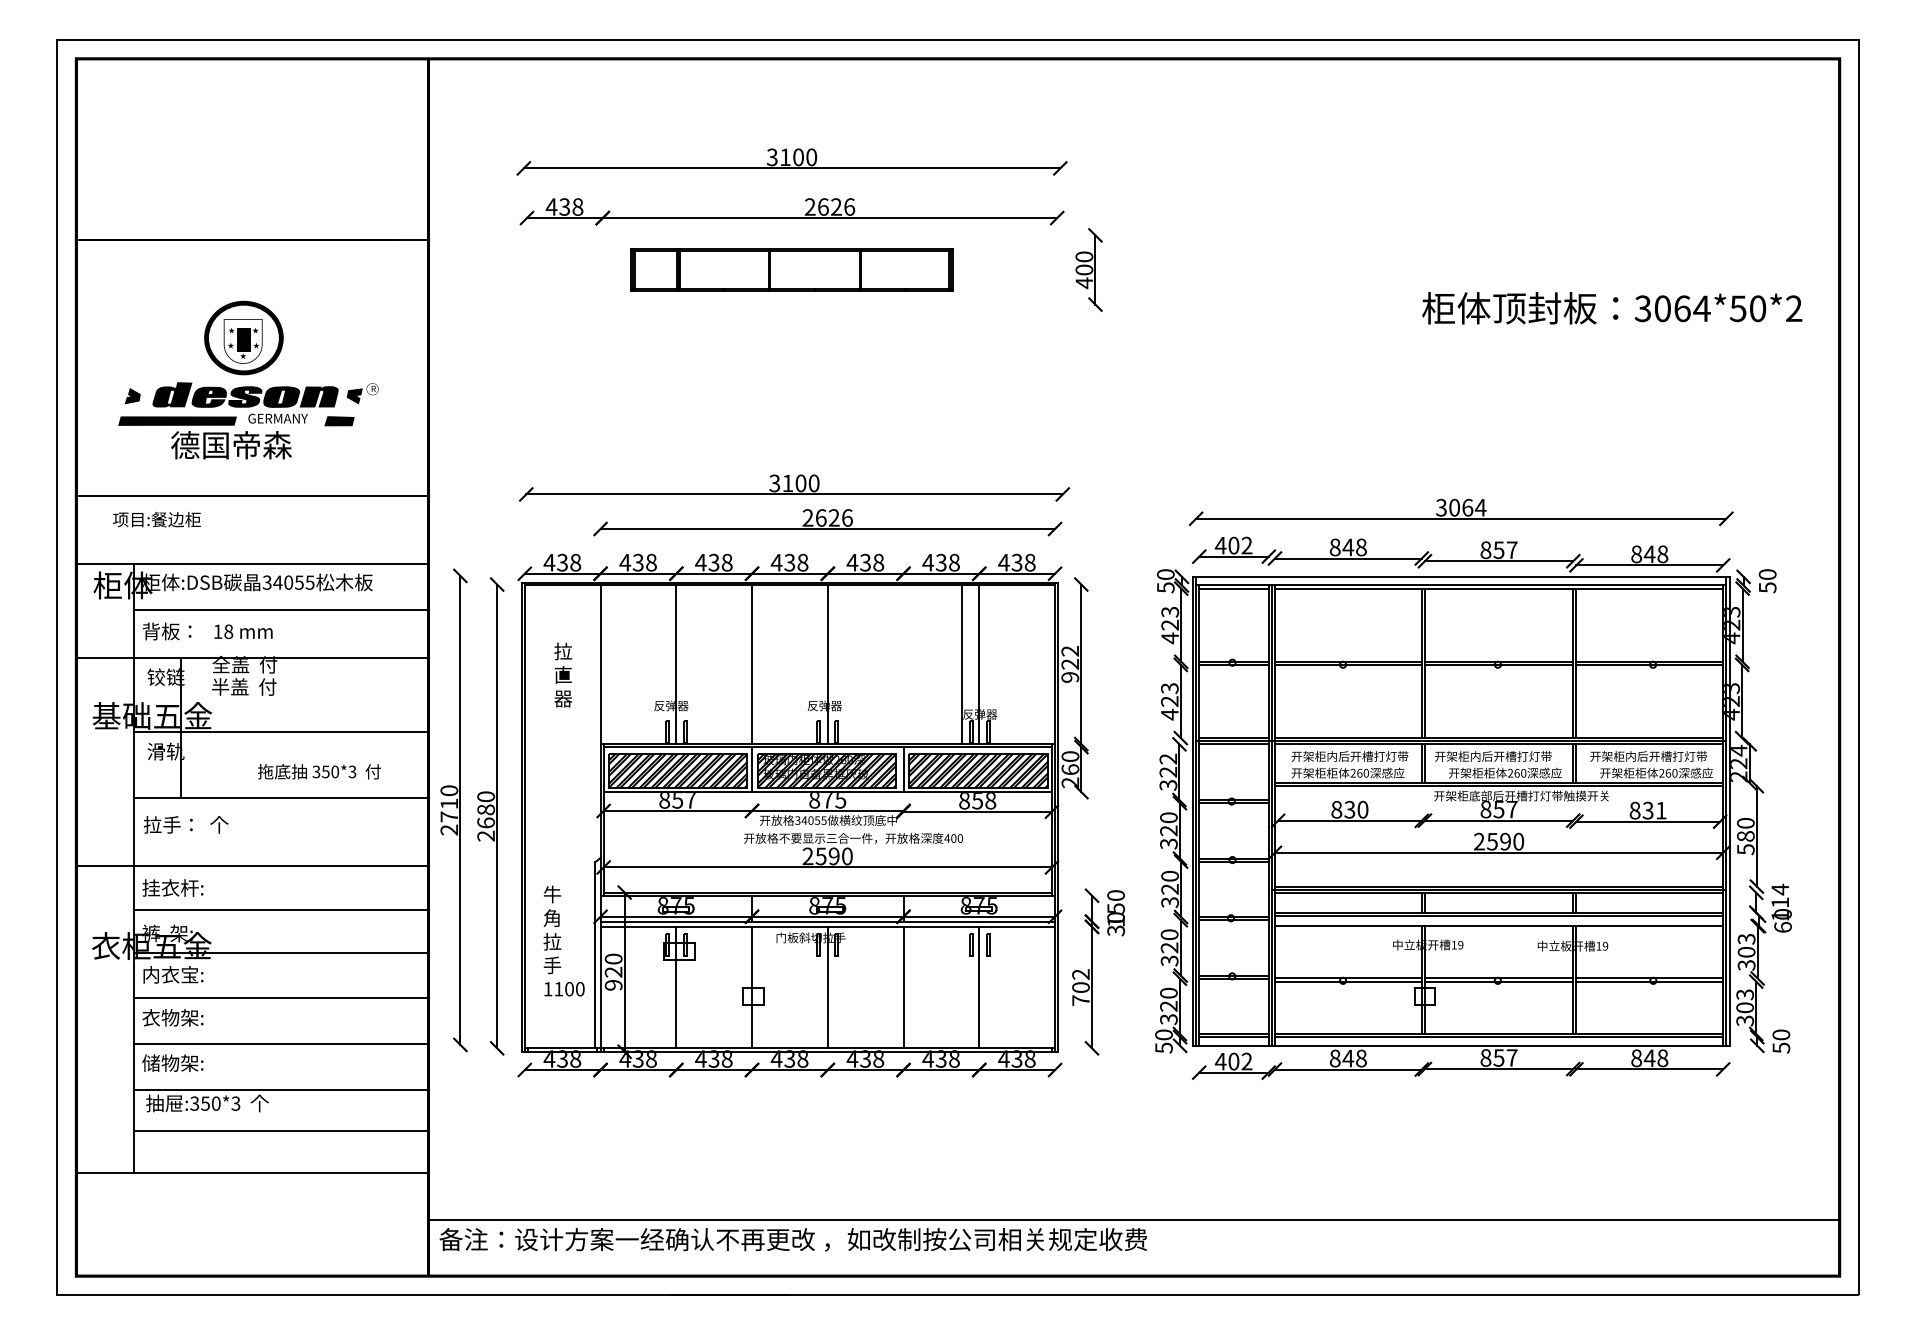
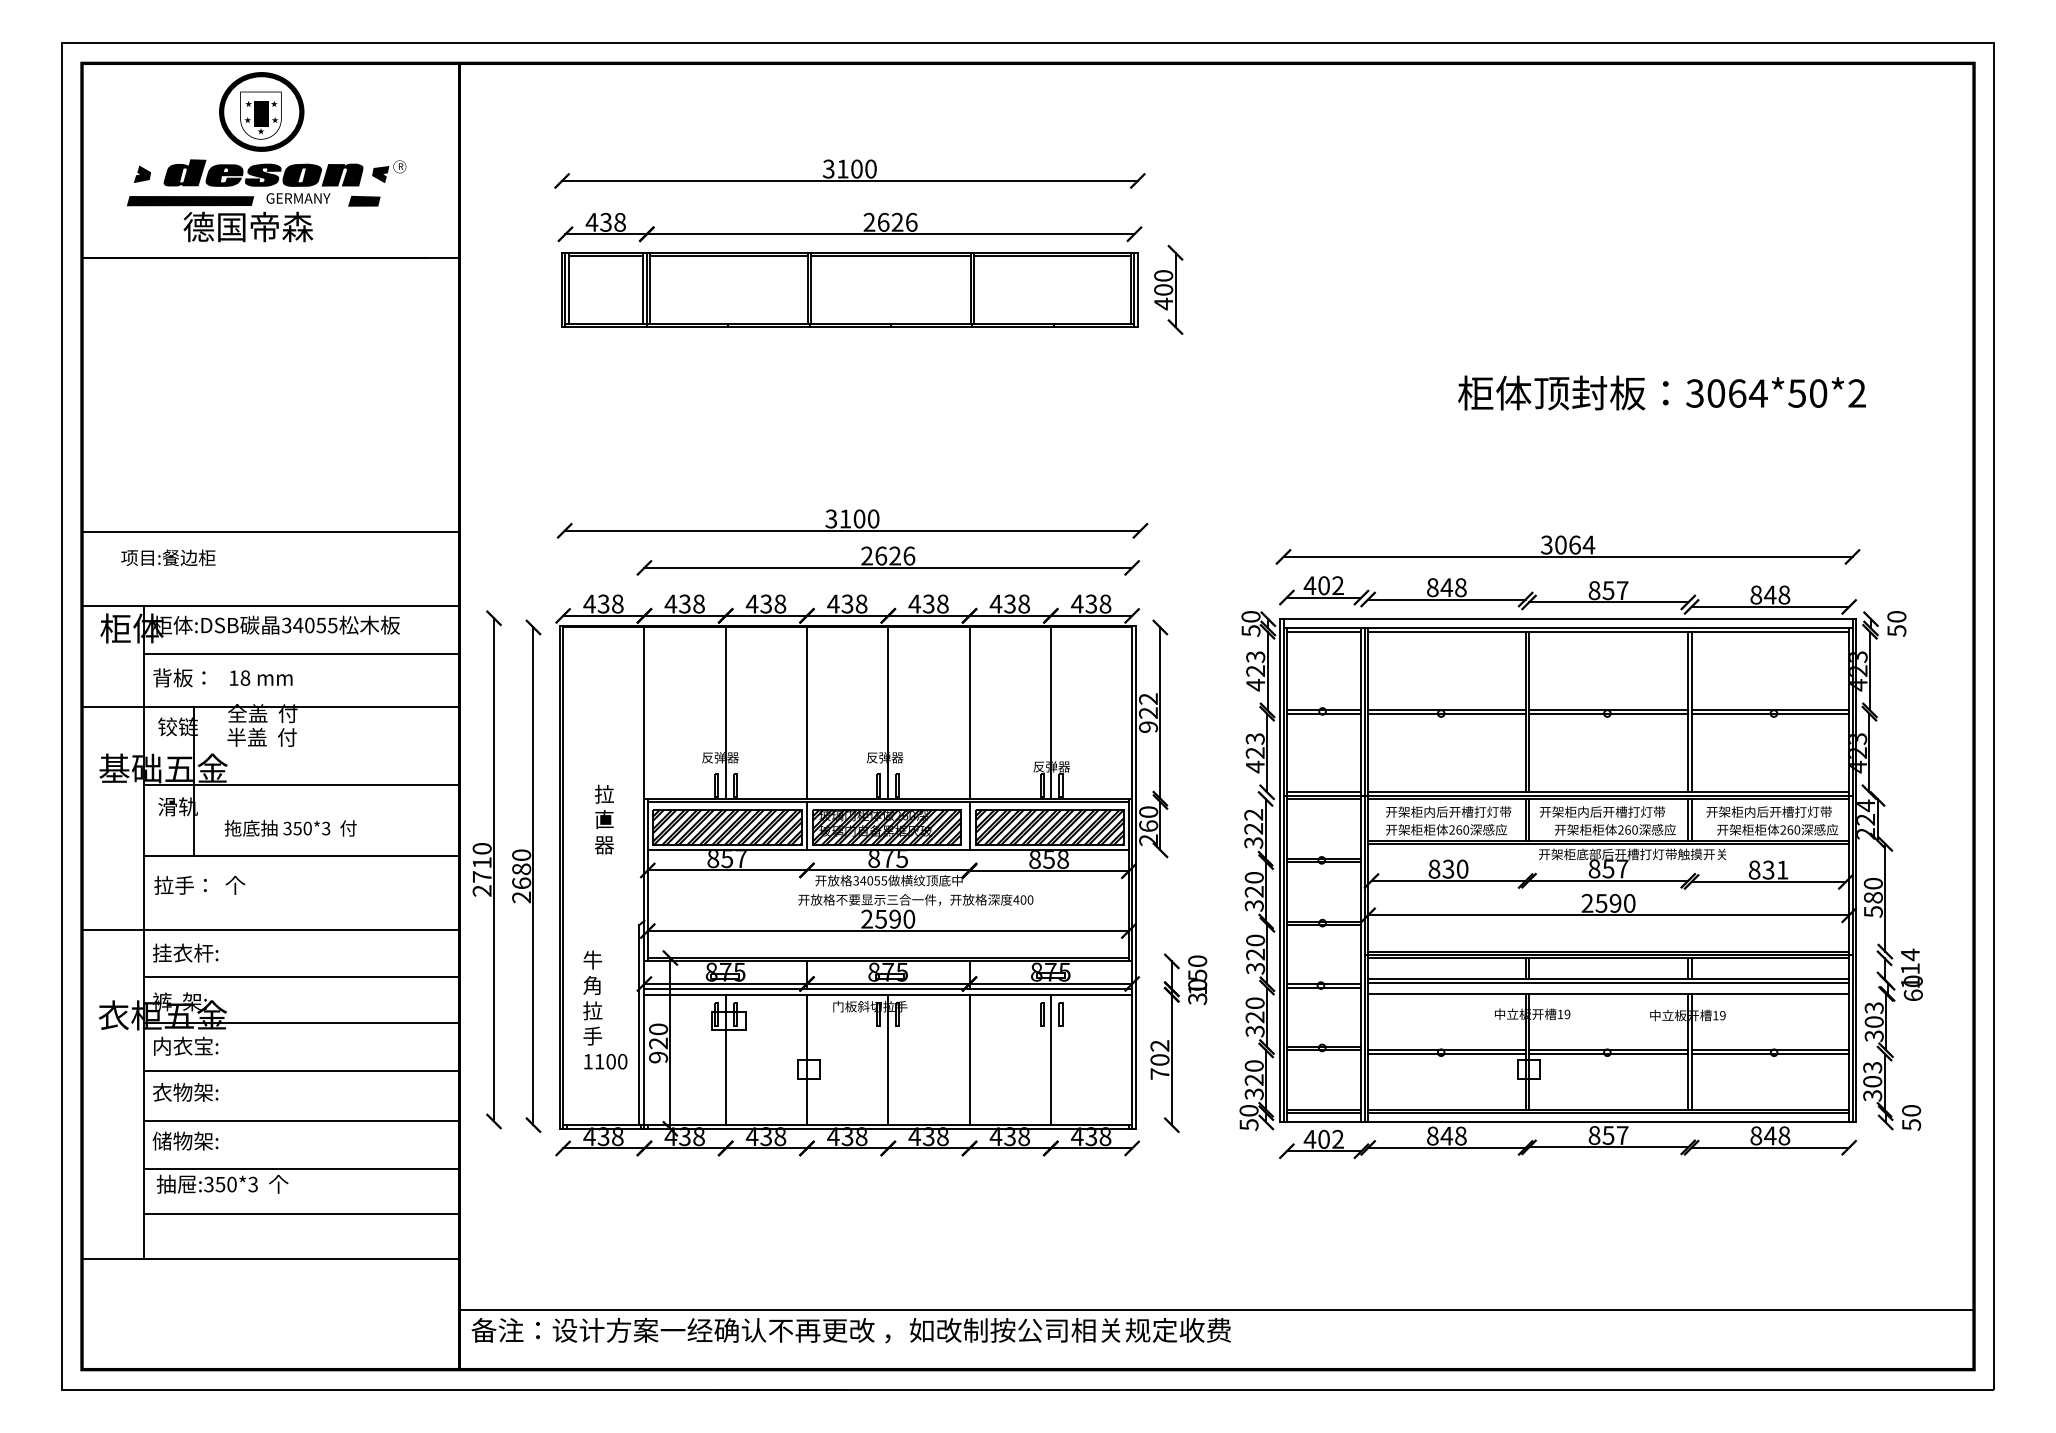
part: (791, 269) -> (849, 289), size x1.67
text: (1611, 307) -> (1661, 392), moved
text: (248, 380) -> (266, 157), moved
line: (962, 663) -> (969, 712), moved
text: (563, 674) -> (604, 819), moved
text: (319, 771) -> (290, 828), moved

